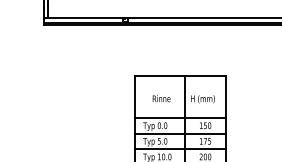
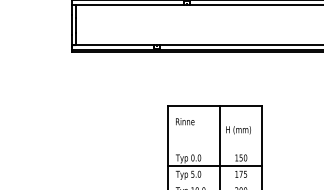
text: (161, 98) -> (185, 121), moved
line: (180, 118) -> (214, 150), removed
line: (180, 149) -> (214, 182), removed

